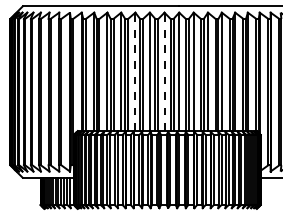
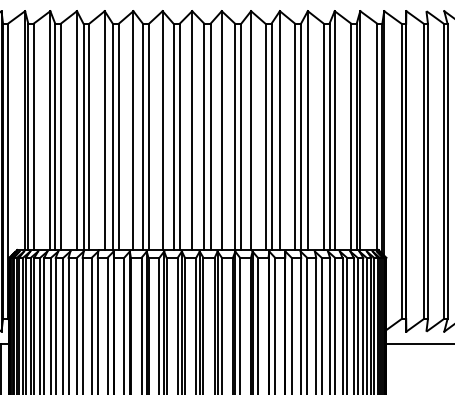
line: (135, 71) -> (133, 129), dashed -> solid
line: (164, 71) -> (192, 129), dashed -> solid

